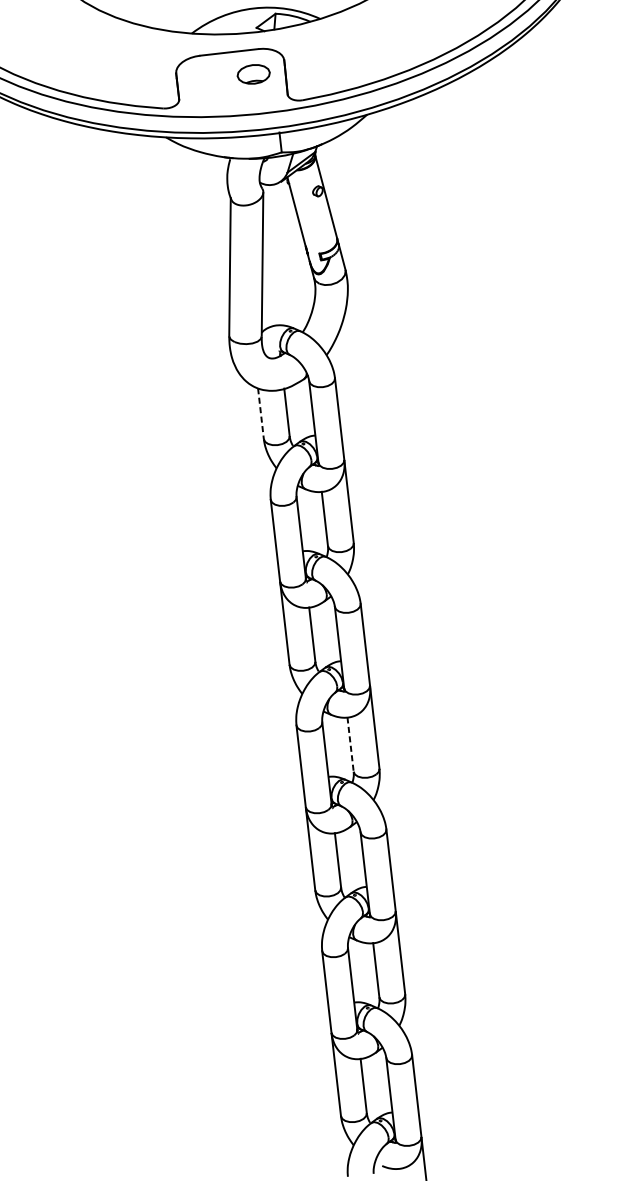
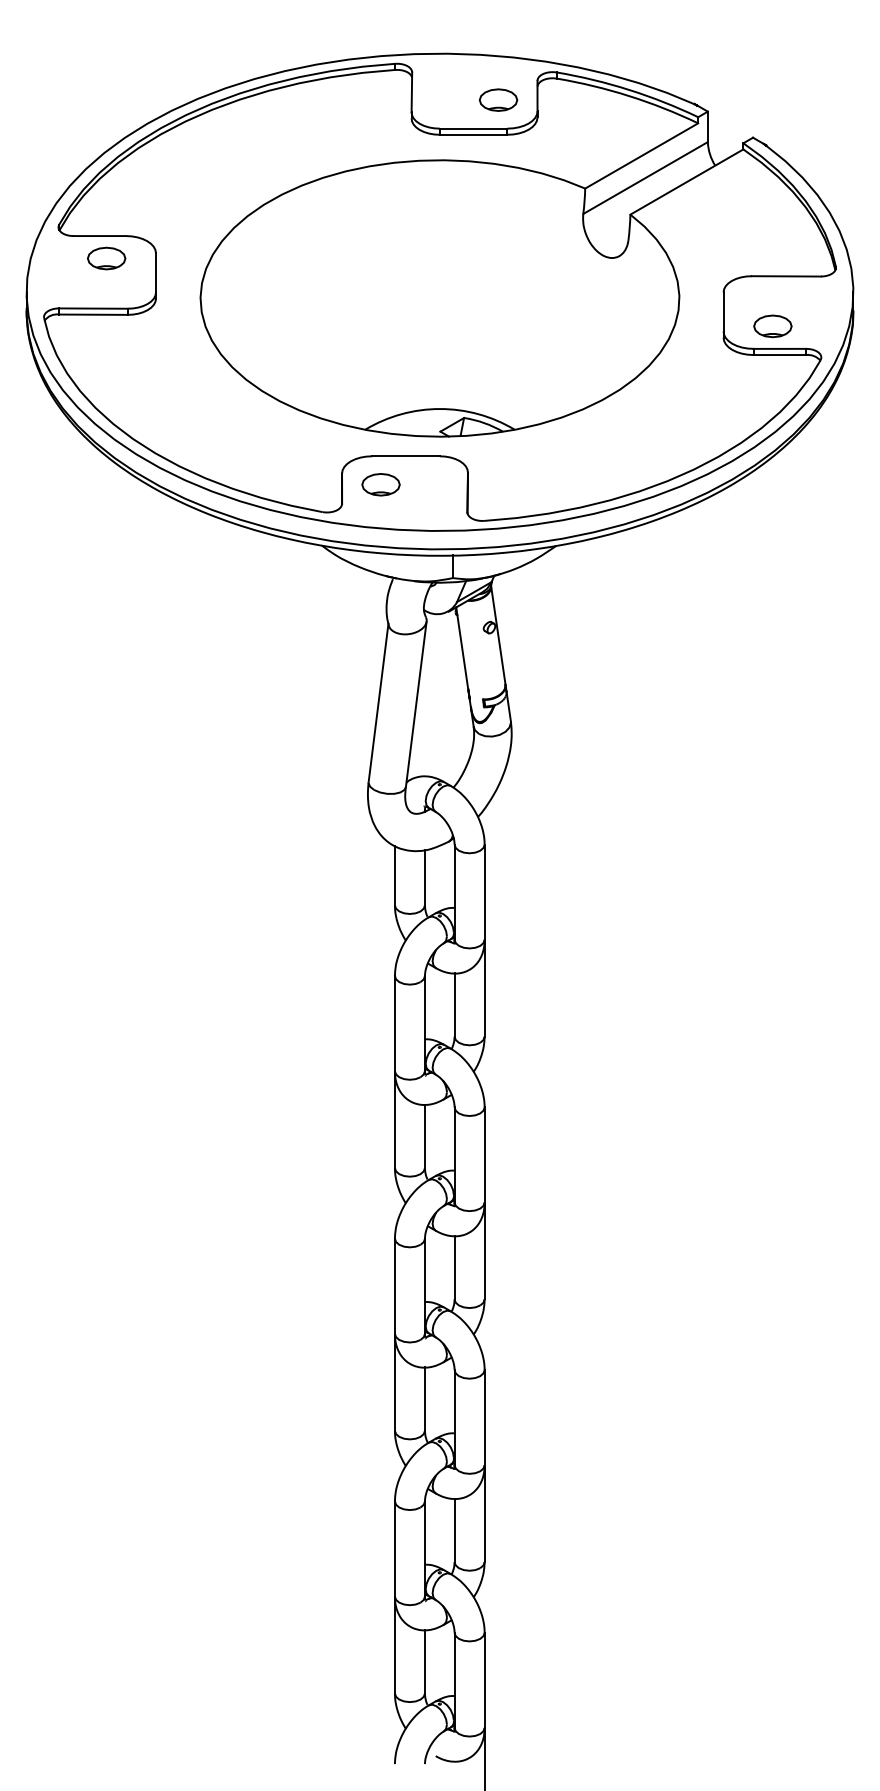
part: (253, 74) -> (380, 484), moved
line: (260, 413) -> (394, 875), dashed -> solid
line: (350, 744) -> (454, 1267), dashed -> solid

